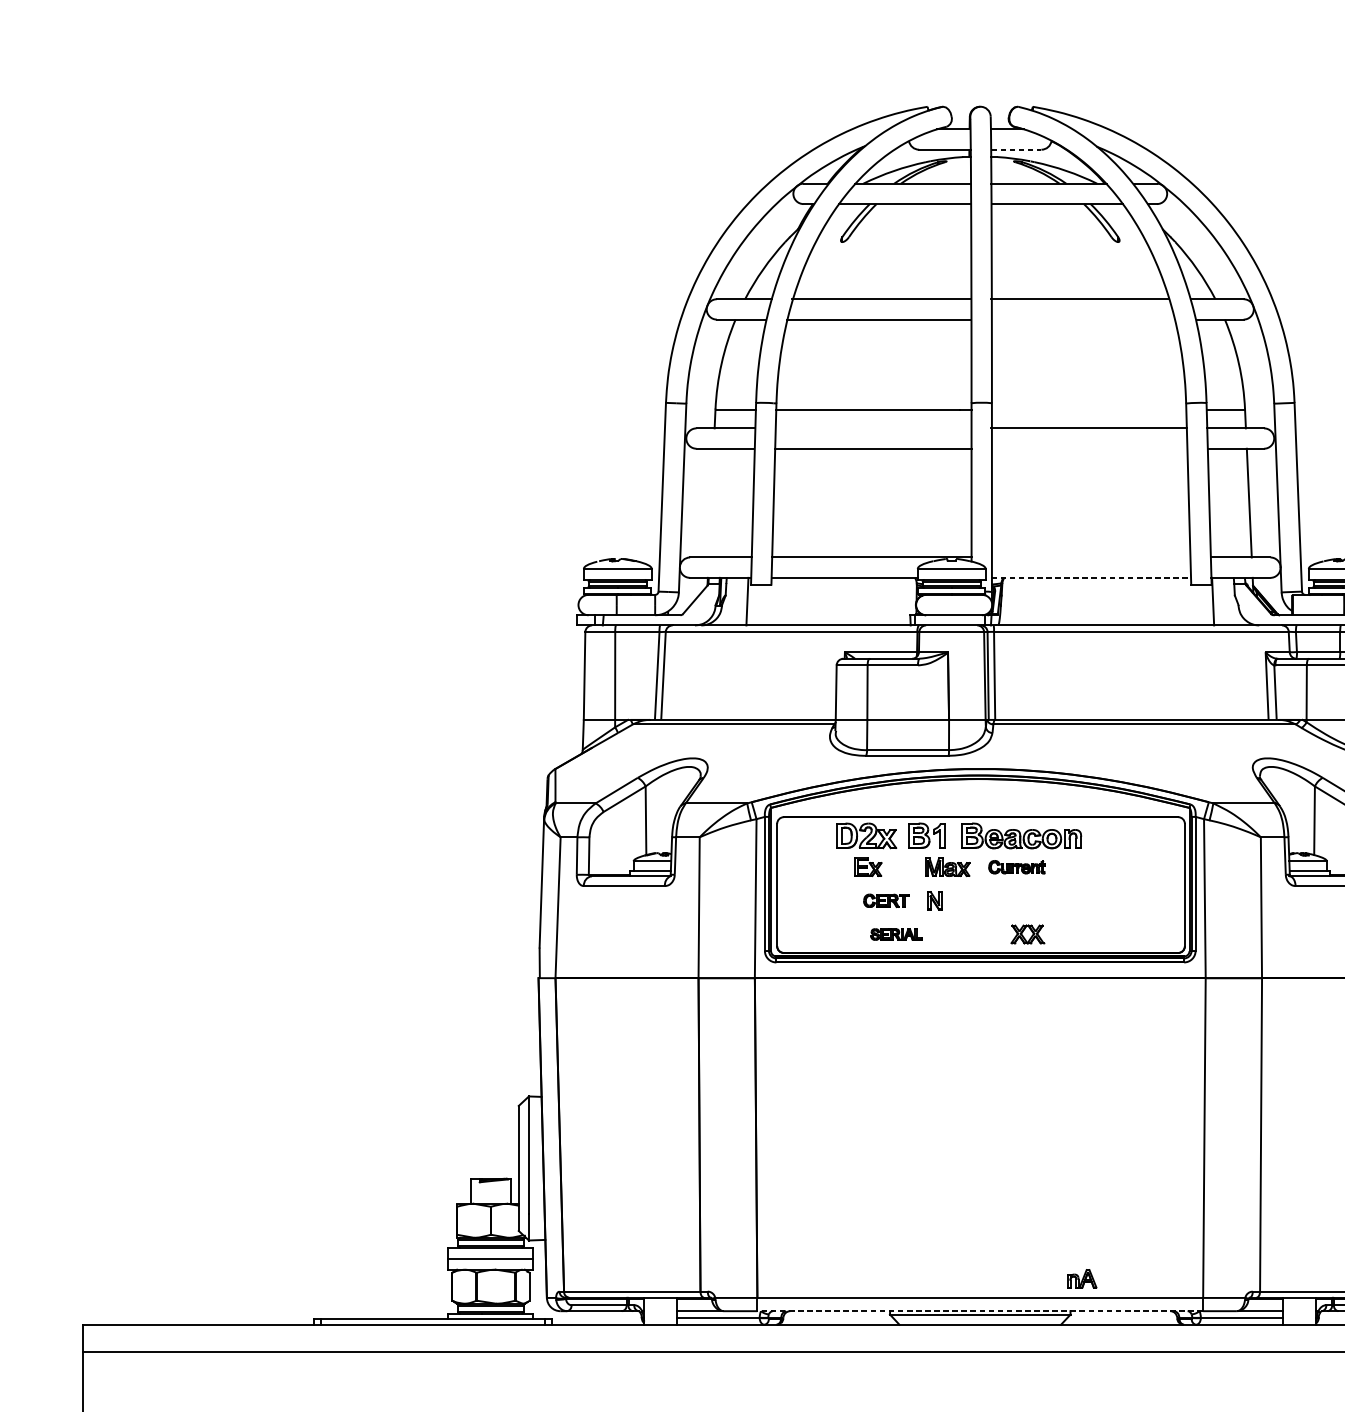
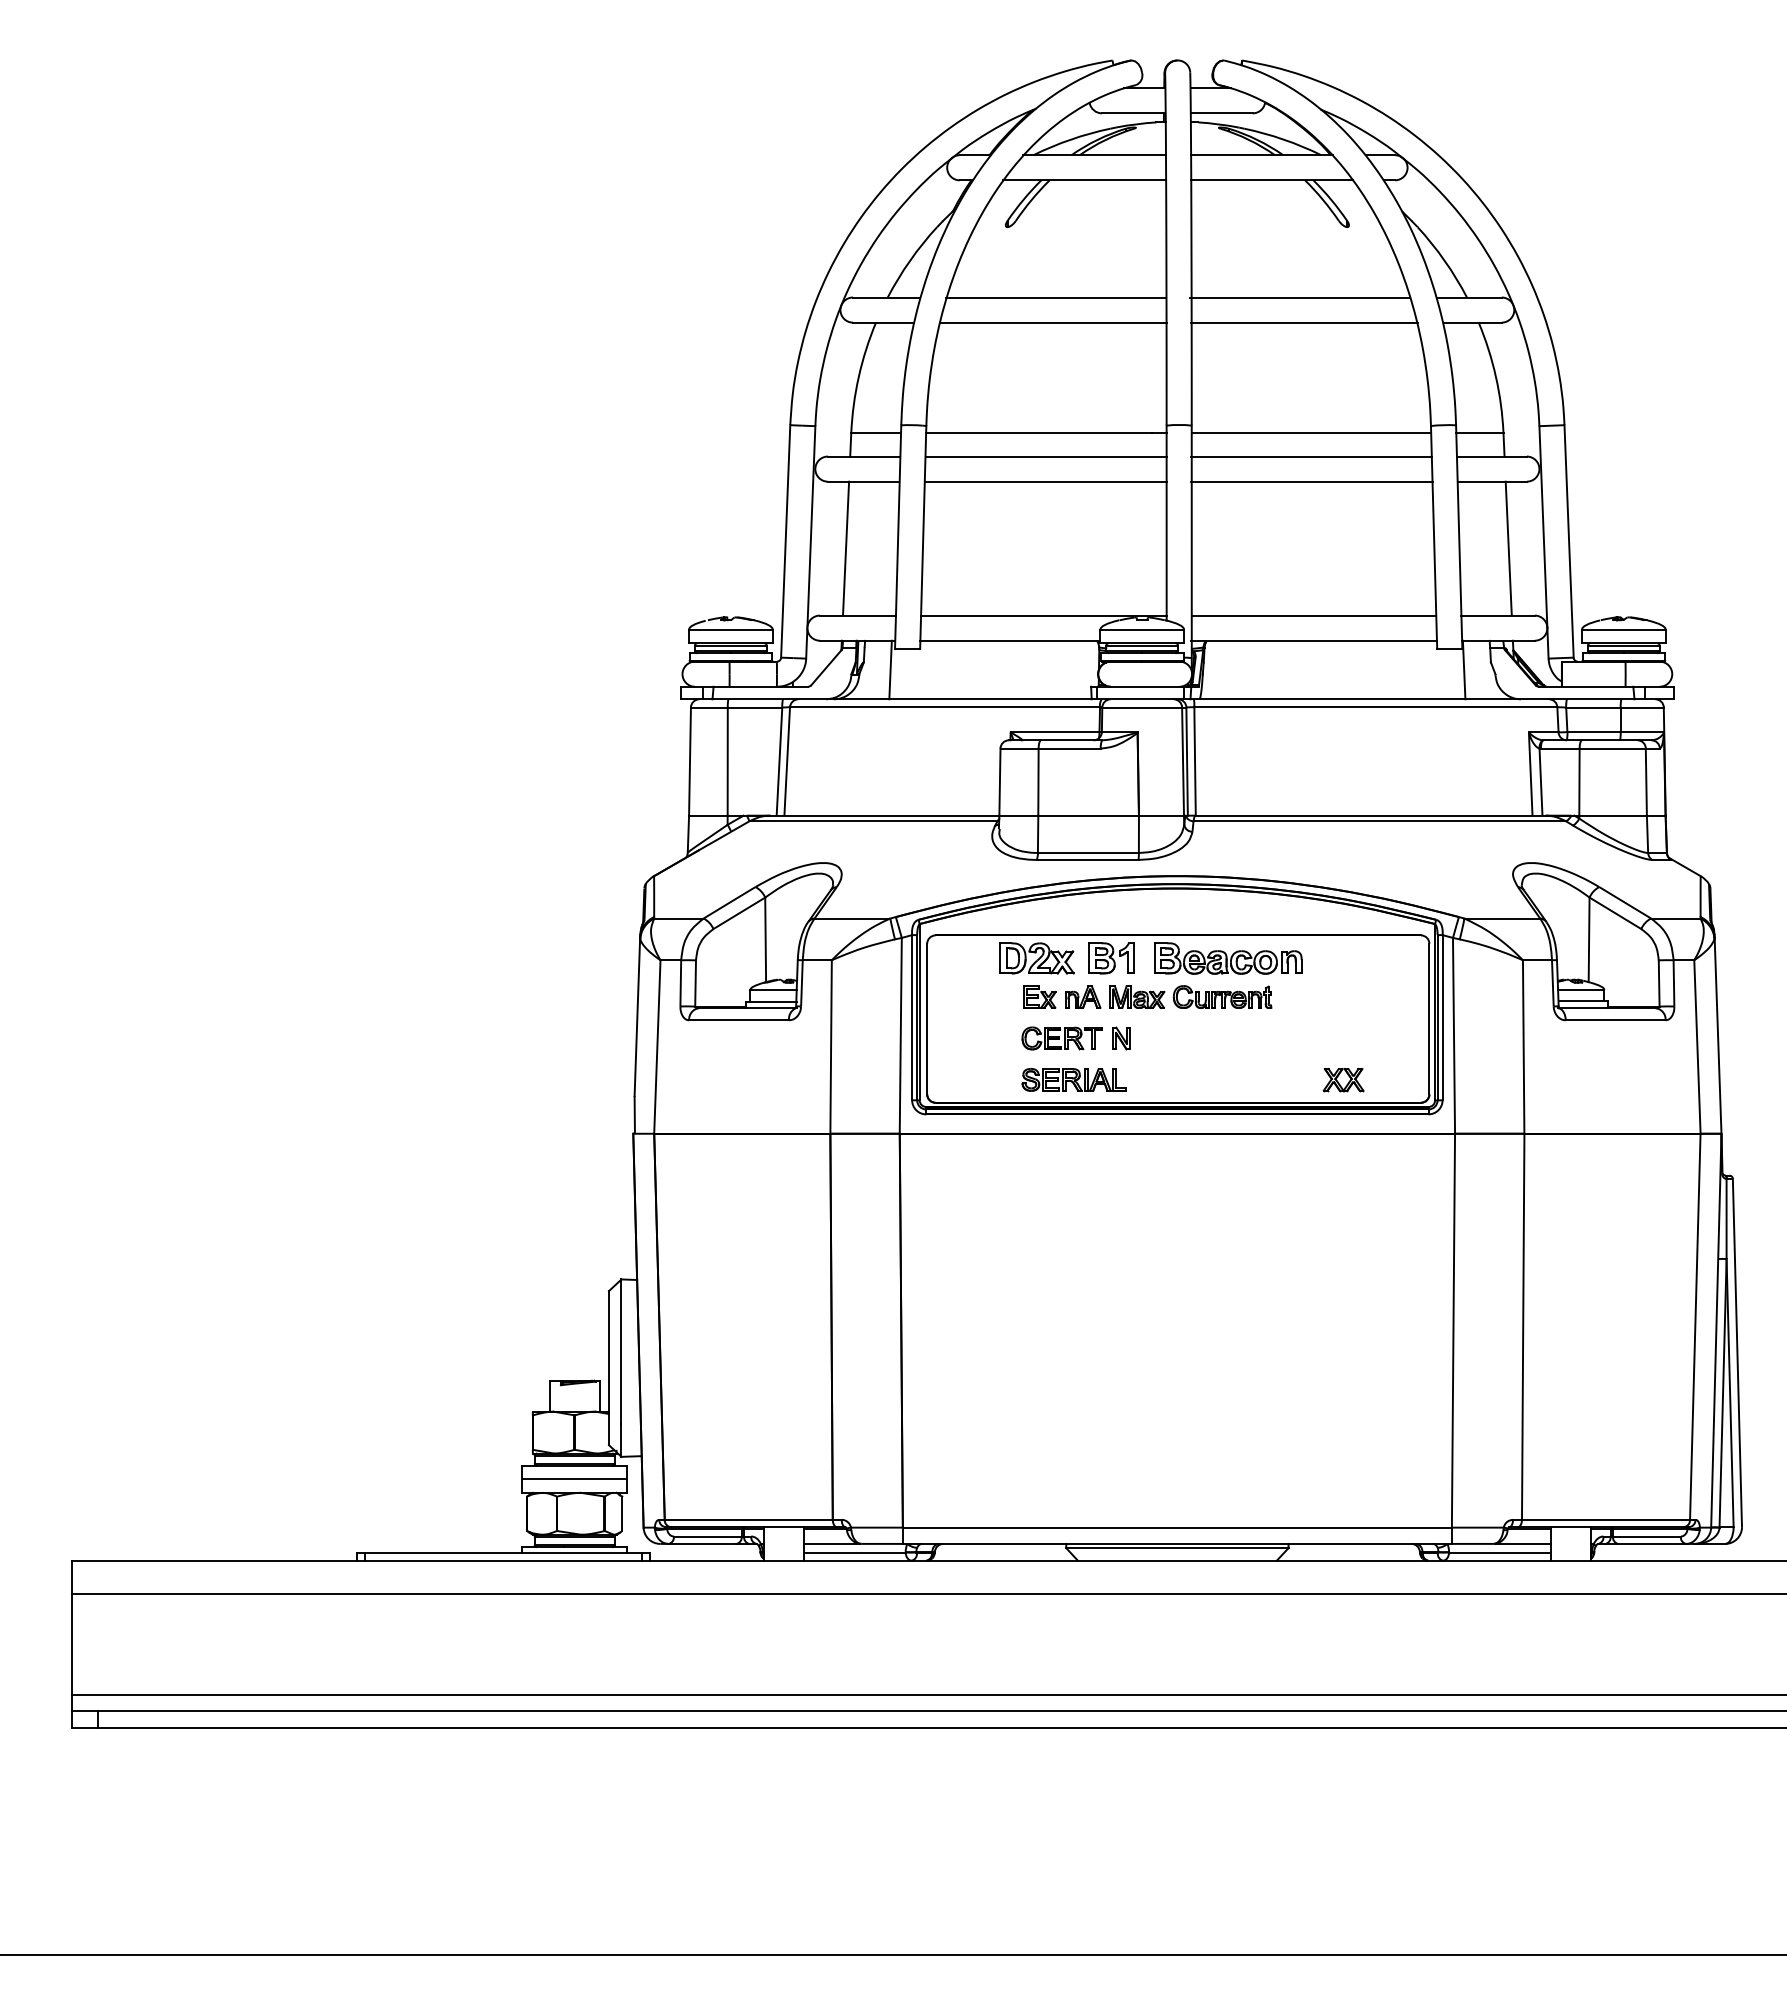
line: (1016, 149) -> (1221, 113), dashed -> solid
line: (1083, 319) -> (1304, 322), added
line: (1089, 409) -> (1311, 433), added
line: (873, 428) -> (1045, 456), added
line: (1089, 448) -> (1311, 481), added
line: (711, 503) -> (846, 548), added
line: (1090, 557) -> (1313, 615), added
line: (1091, 577) -> (1314, 640), dashed -> solid
part: (1016, 866) -> (1222, 996), size x1.43
part: (886, 900) -> (1061, 1038), size x1.43
part: (895, 934) -> (1073, 1079), size x1.67
part: (1027, 934) -> (1343, 1080), moved
part: (1082, 1278) -> (1083, 996), moved
line: (980, 1310) -> (1177, 1543), dashed -> solid

